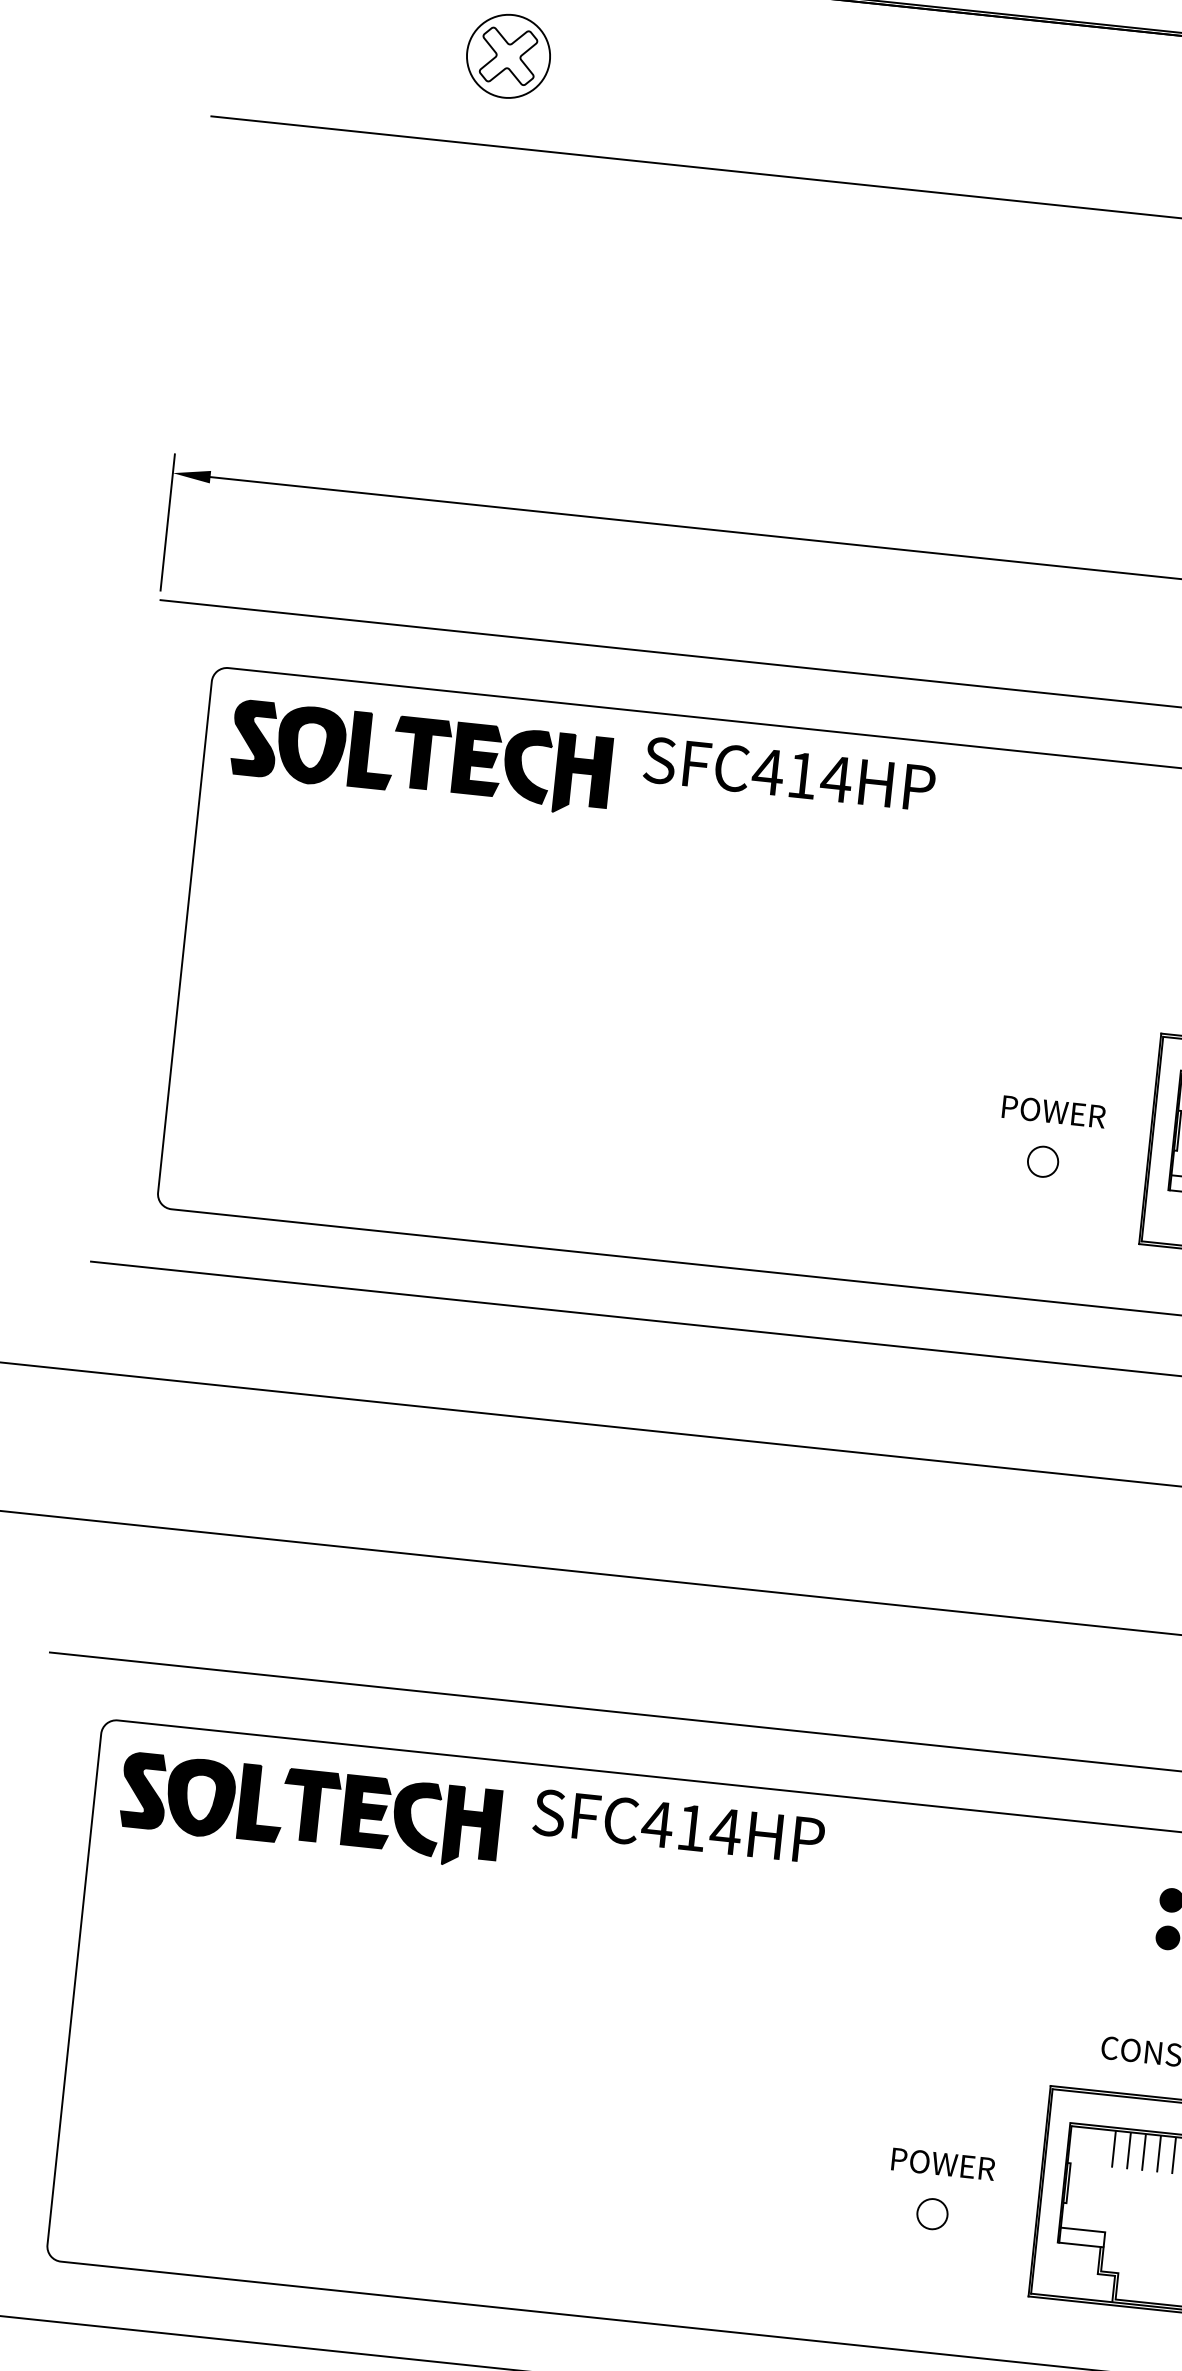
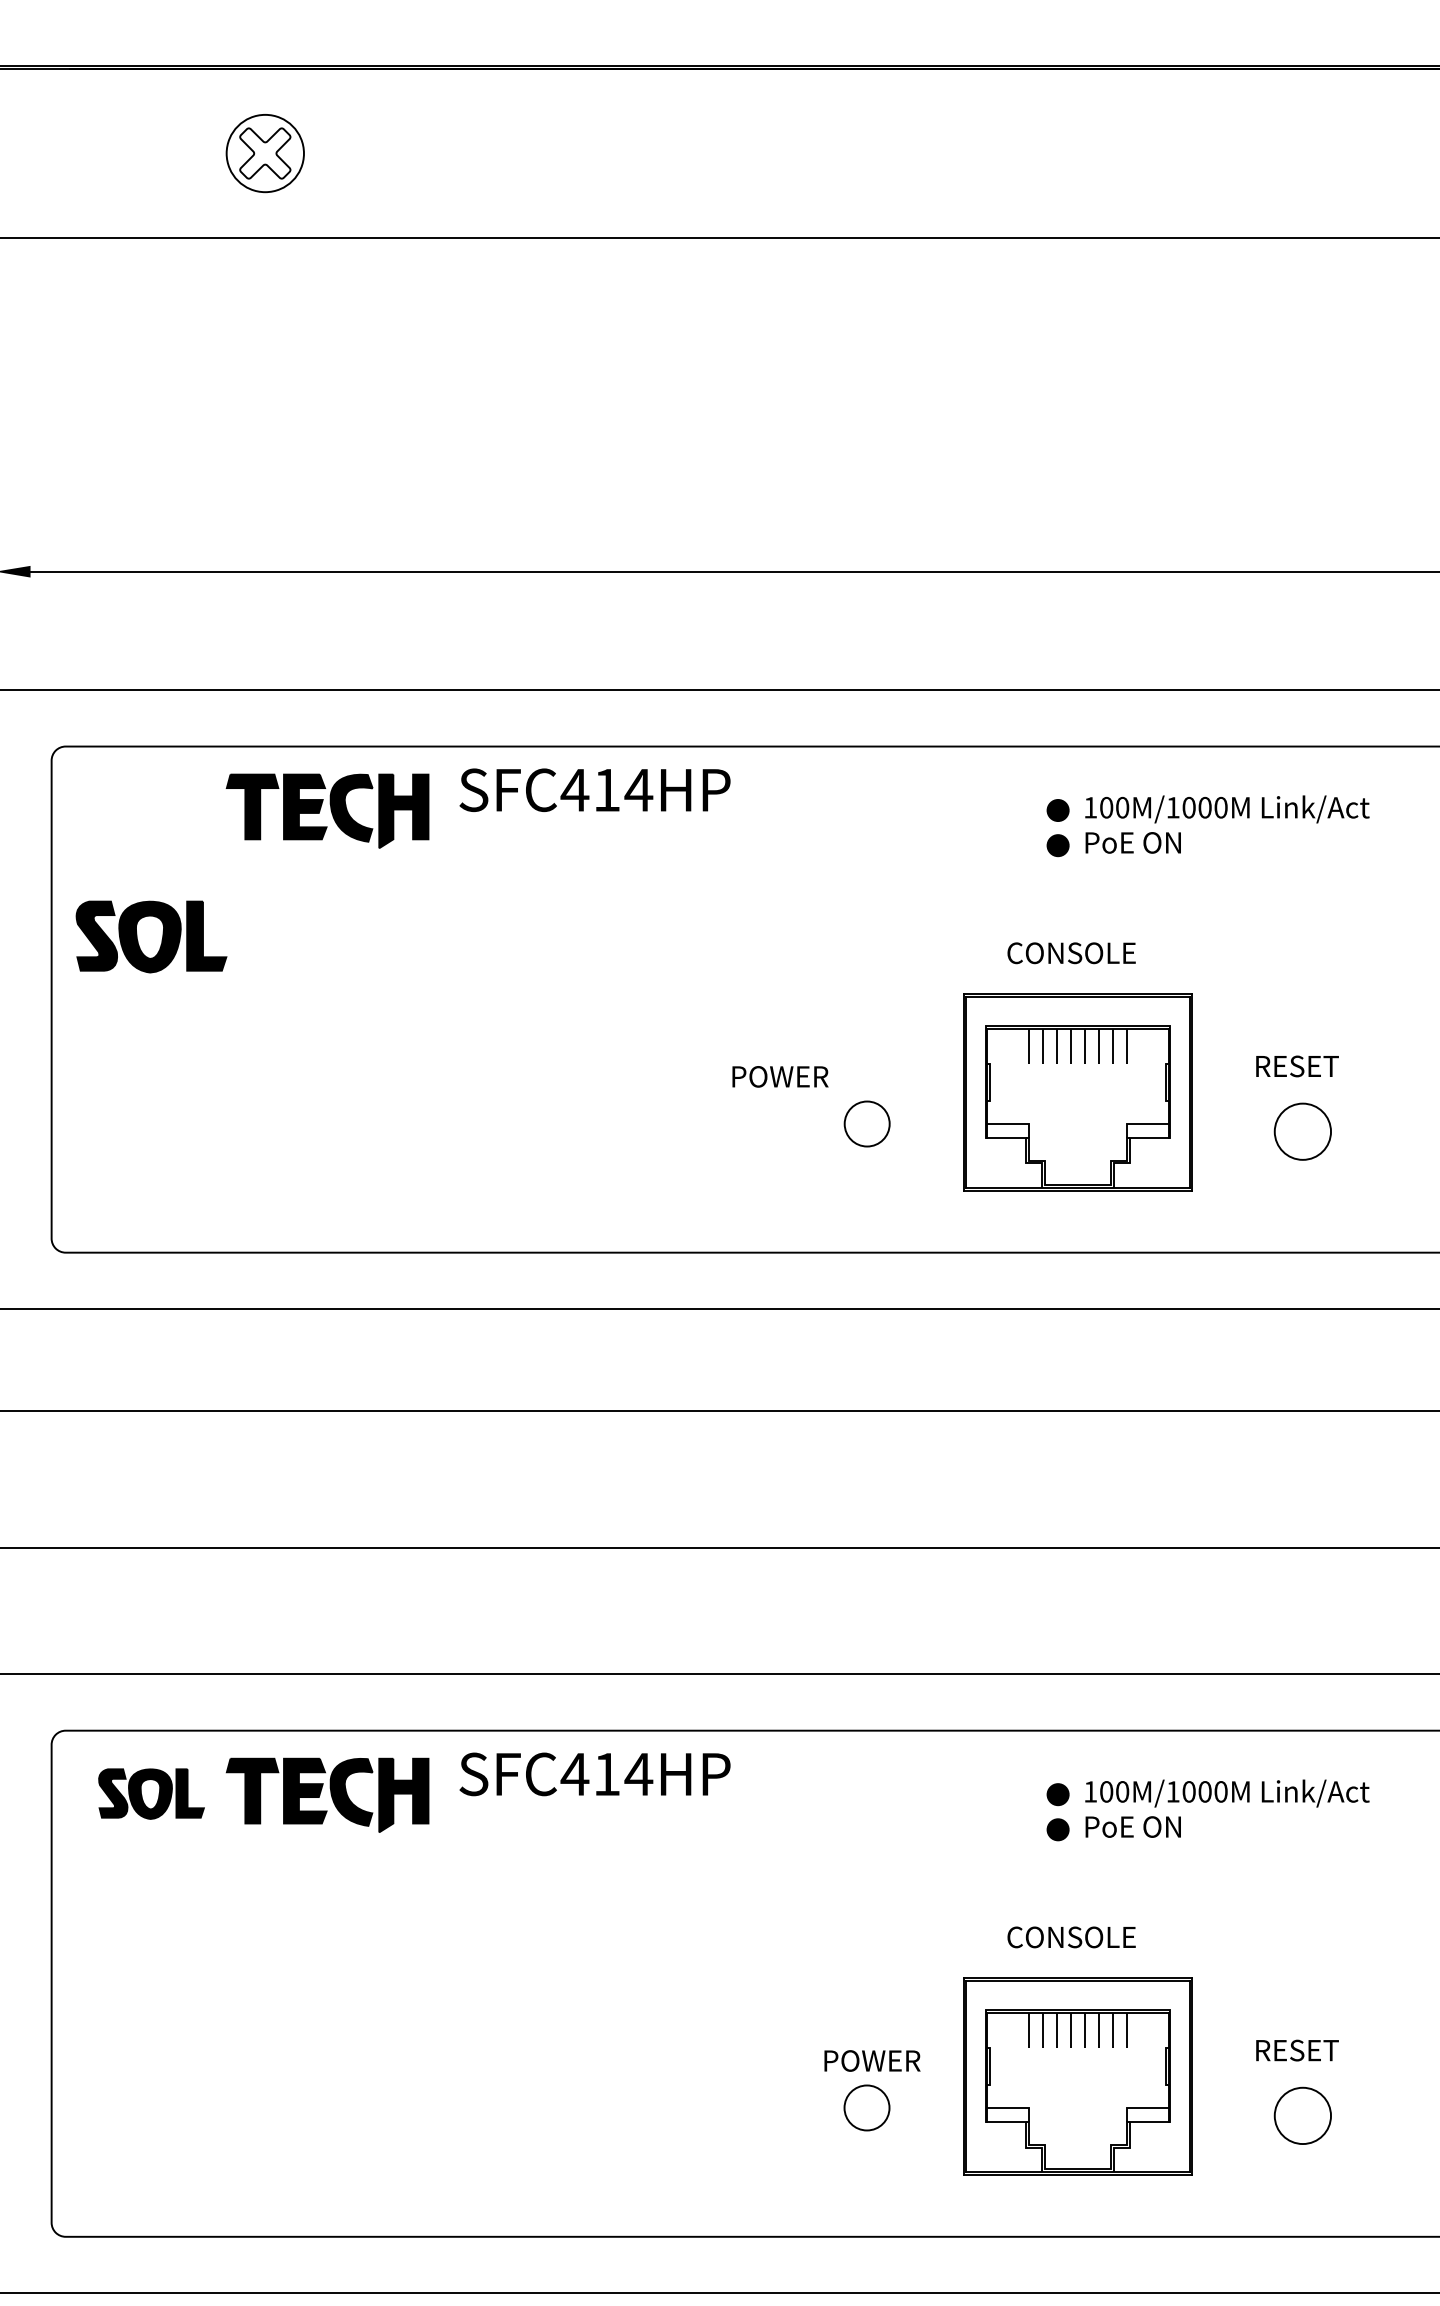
part: (313, 745) -> (151, 936), moved
text: (1054, 1111) -> (780, 1076), moved
circle: (1043, 1161) -> (867, 1123), size x1.6
part: (202, 1797) -> (151, 1793), size x0.7
circle: (932, 2214) -> (867, 2108), size x1.6

